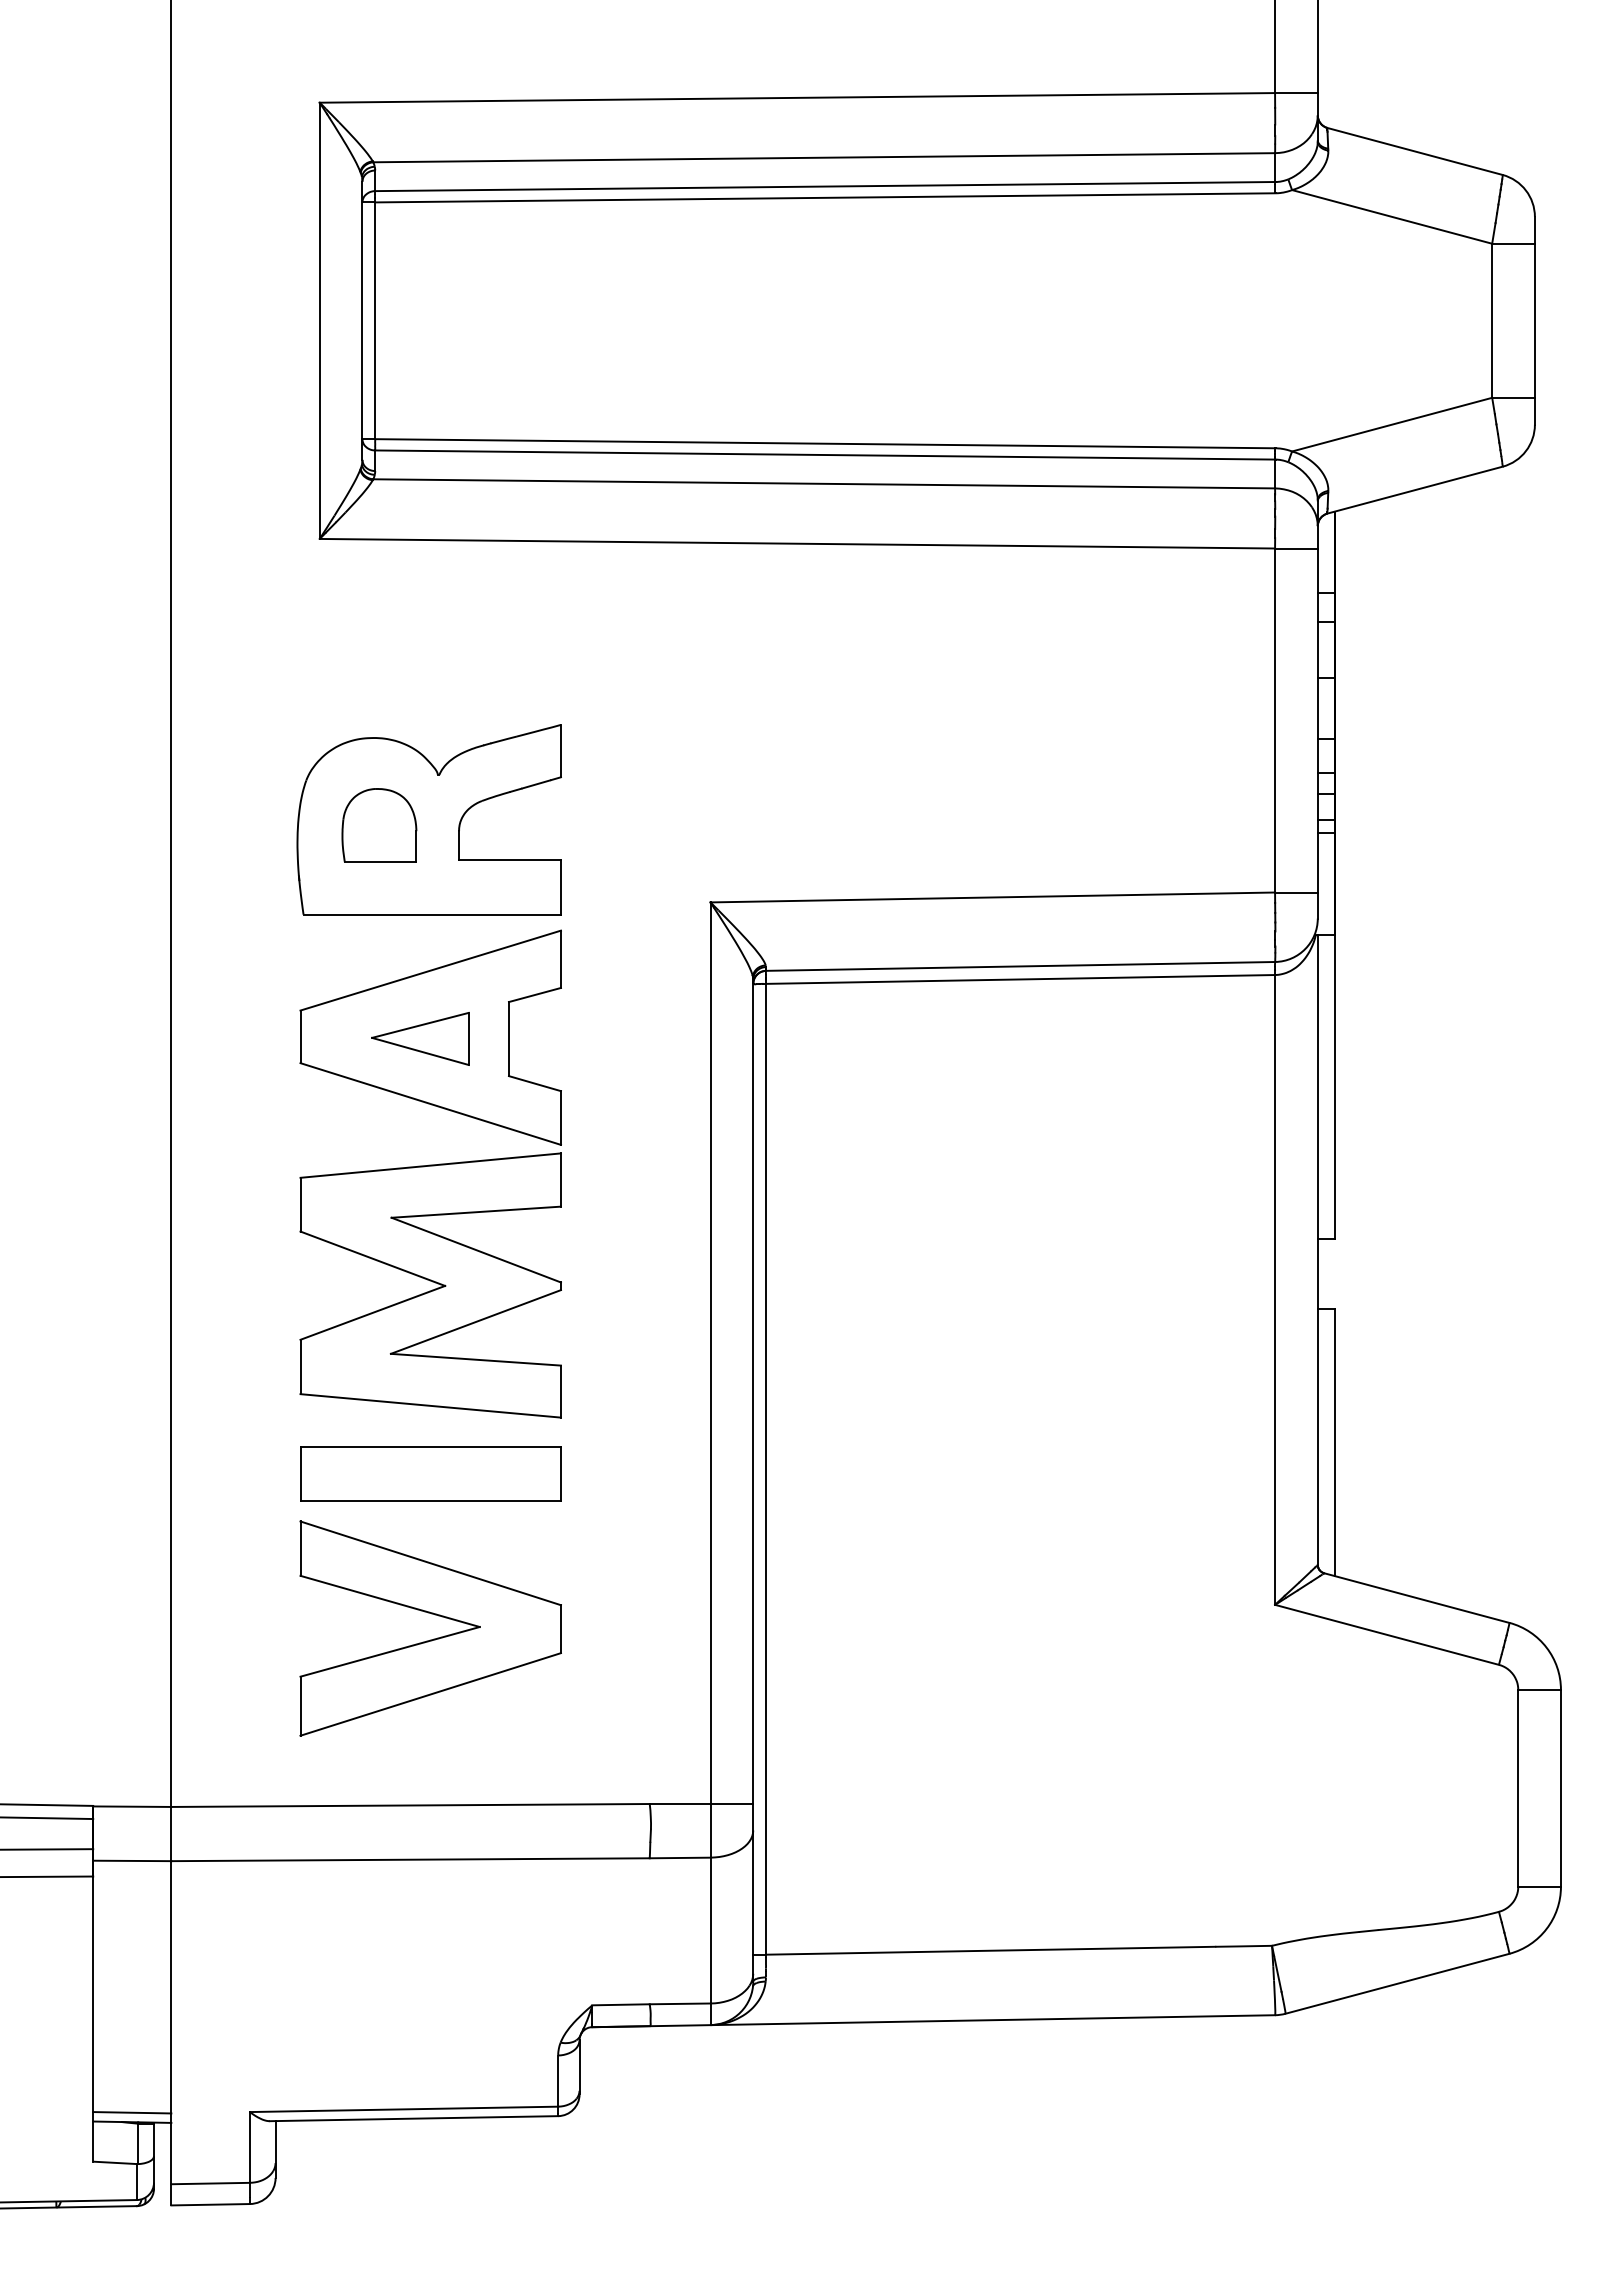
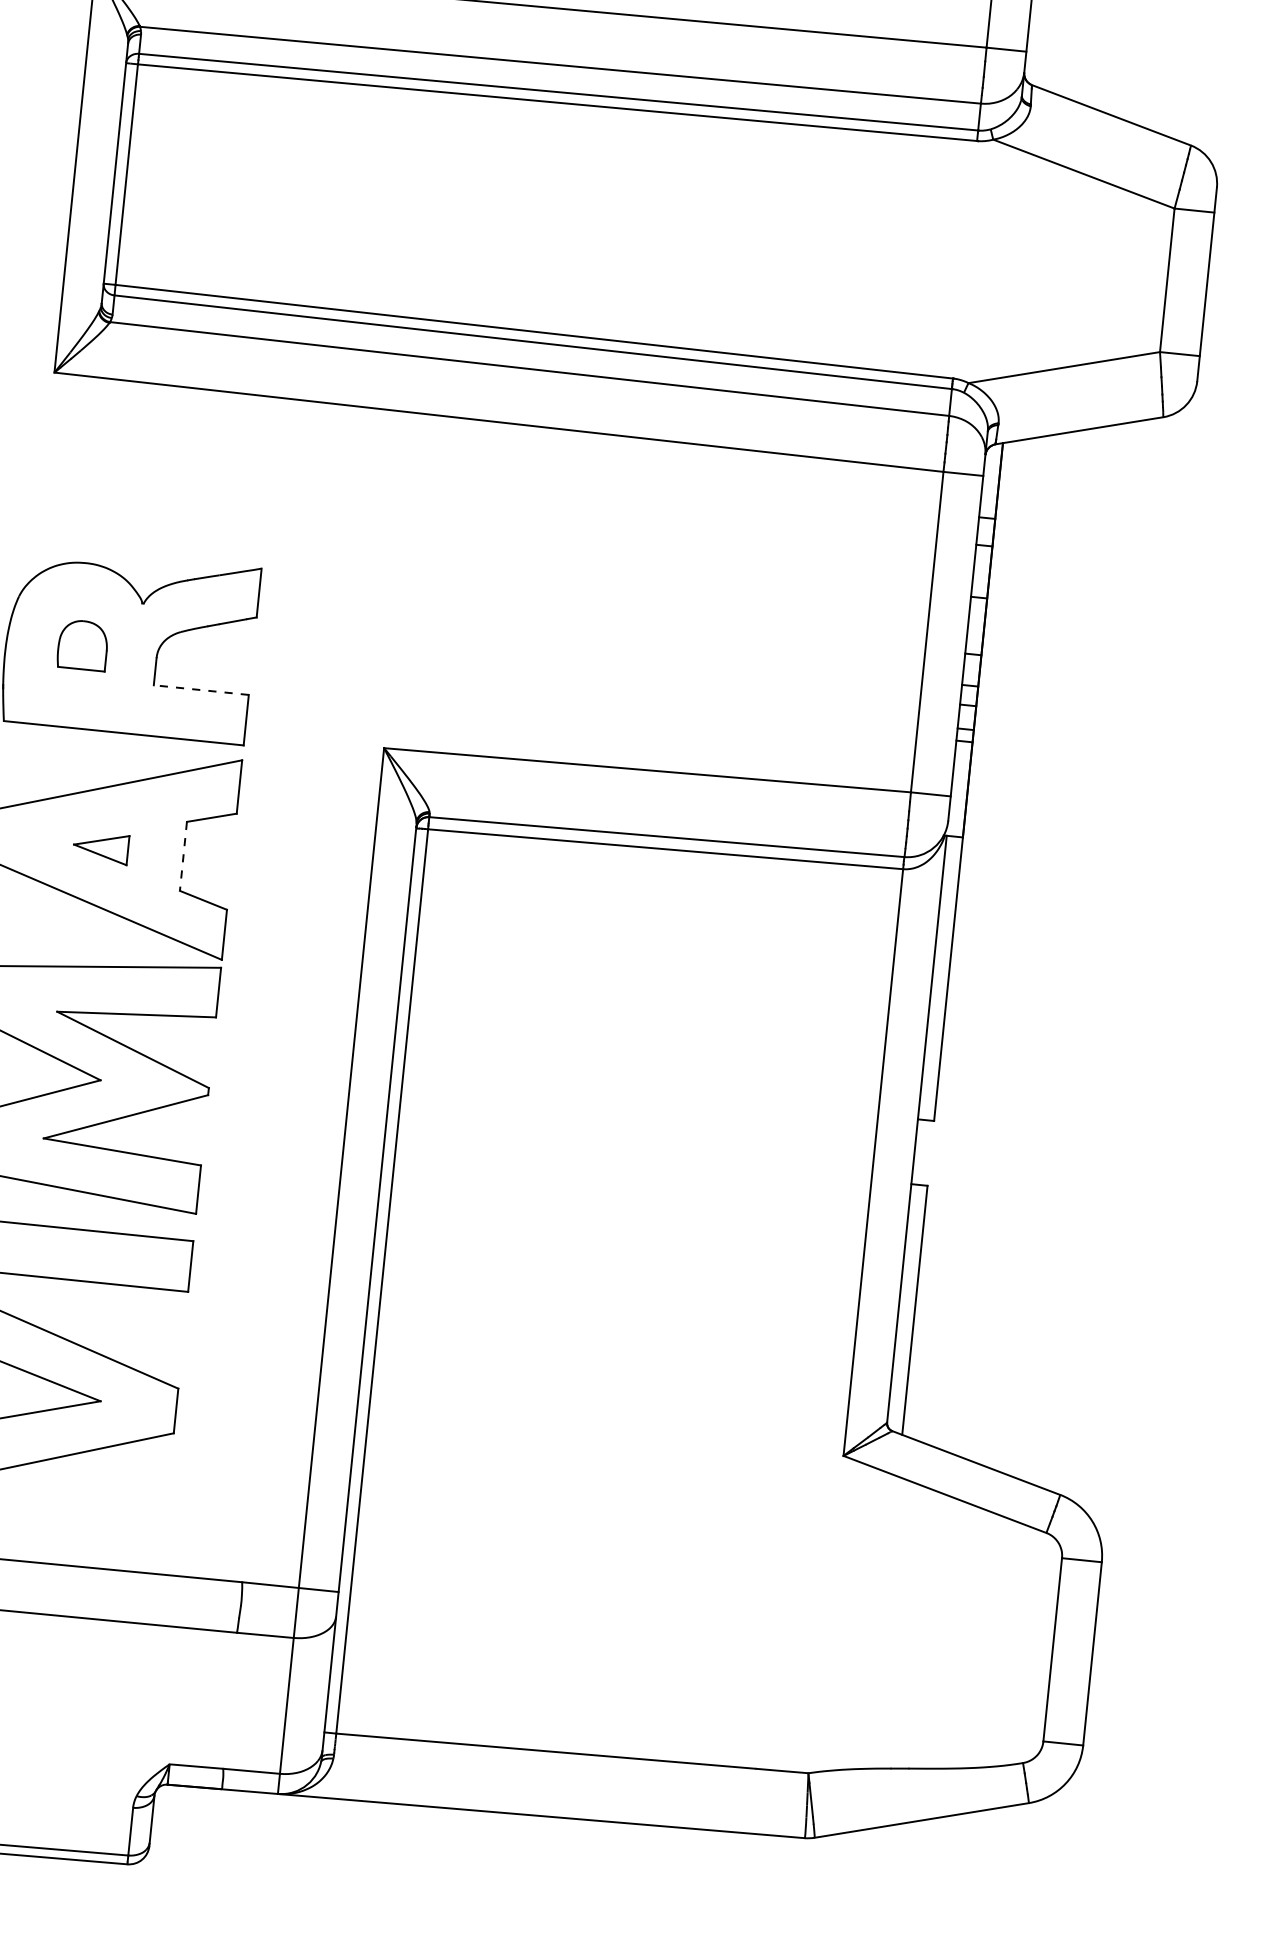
part: (379, 825) -> (83, 645), size x0.7
line: (510, 860) -> (201, 690), solid -> dashed
part: (420, 1038) -> (101, 847), size x0.6
line: (508, 1039) -> (182, 856), solid -> dashed

